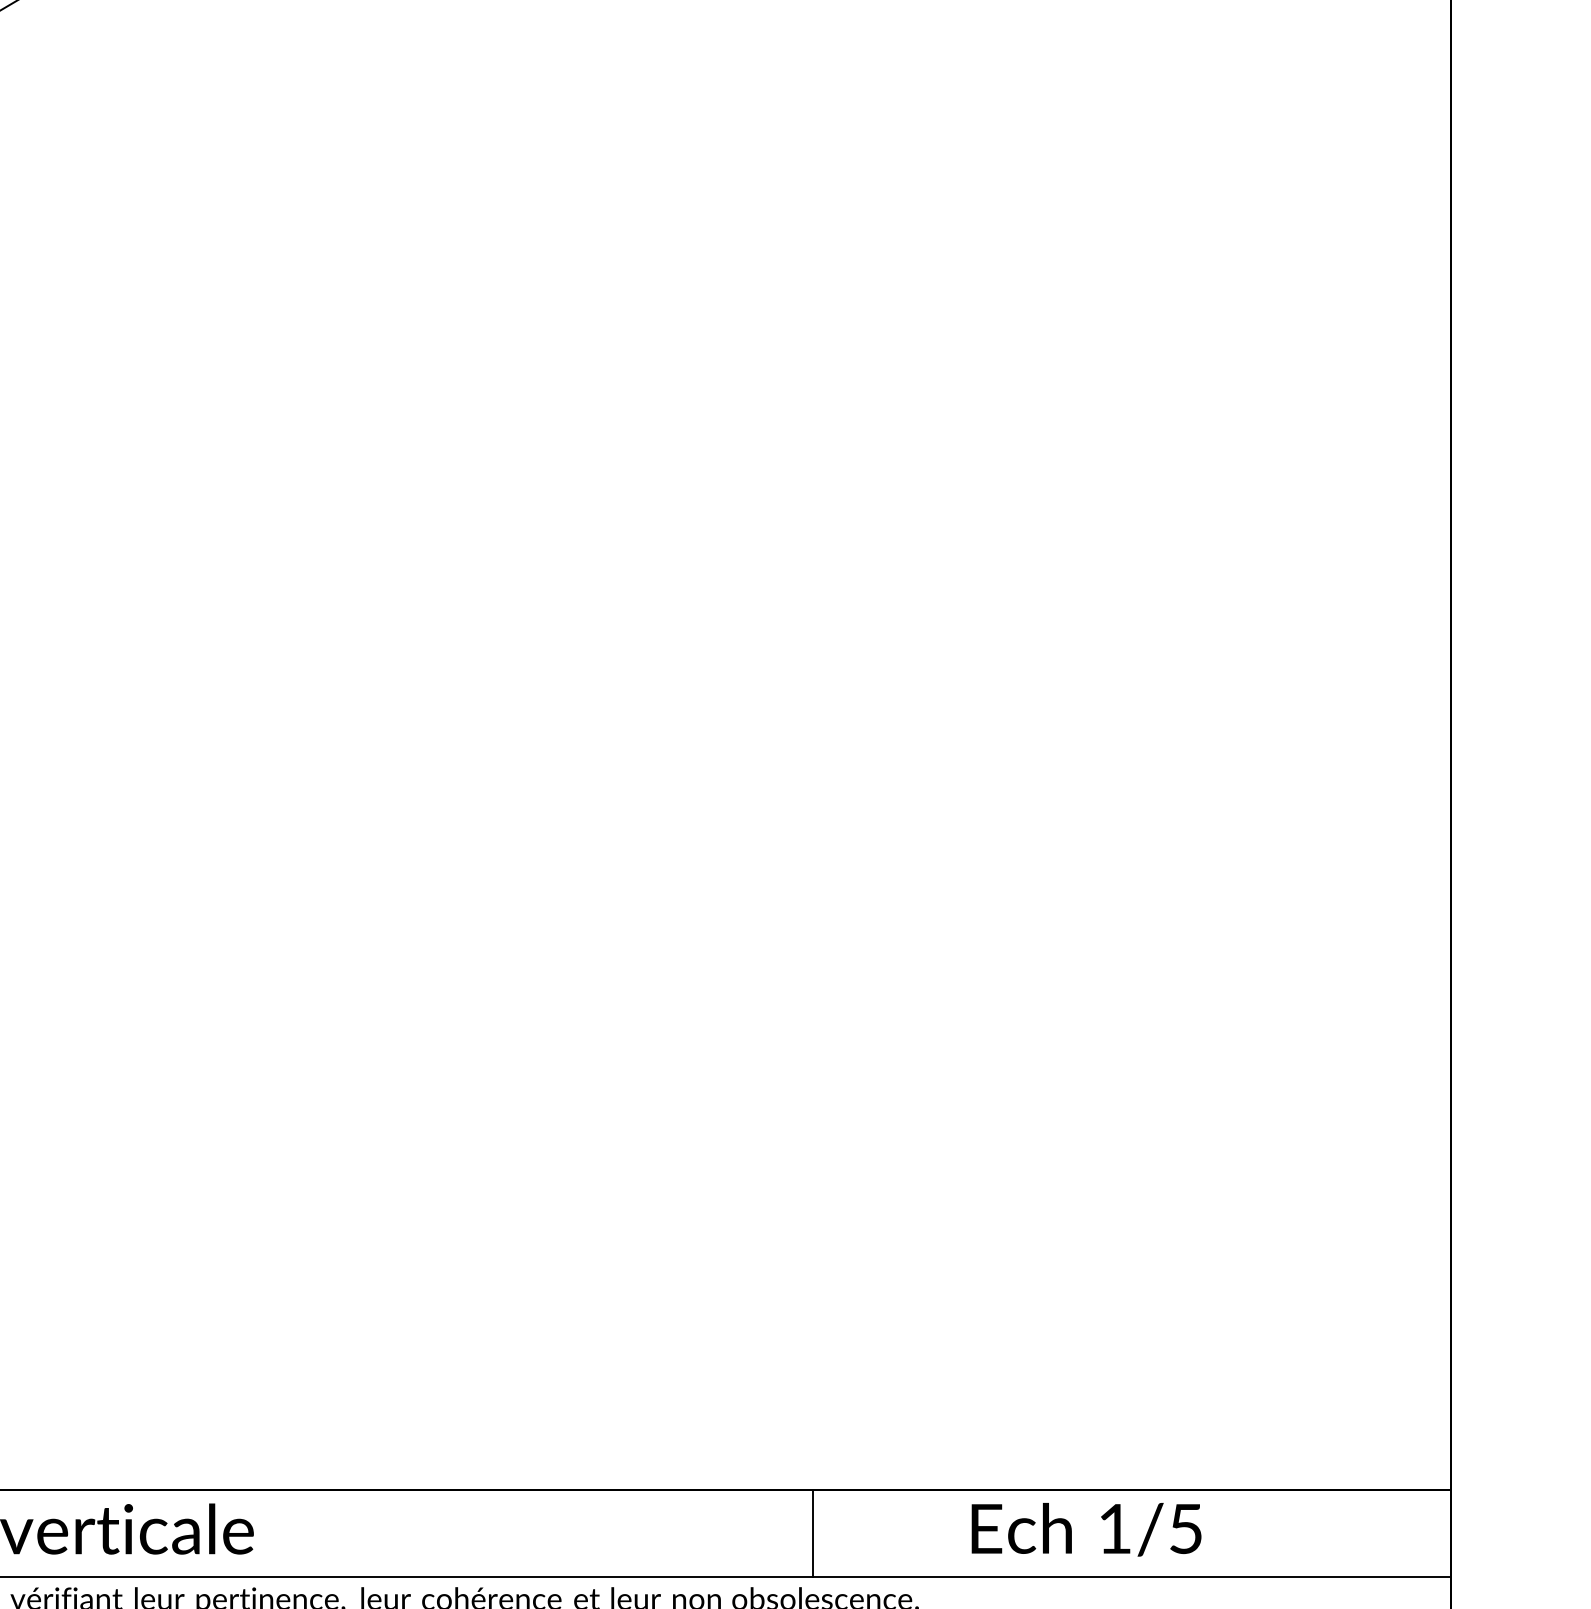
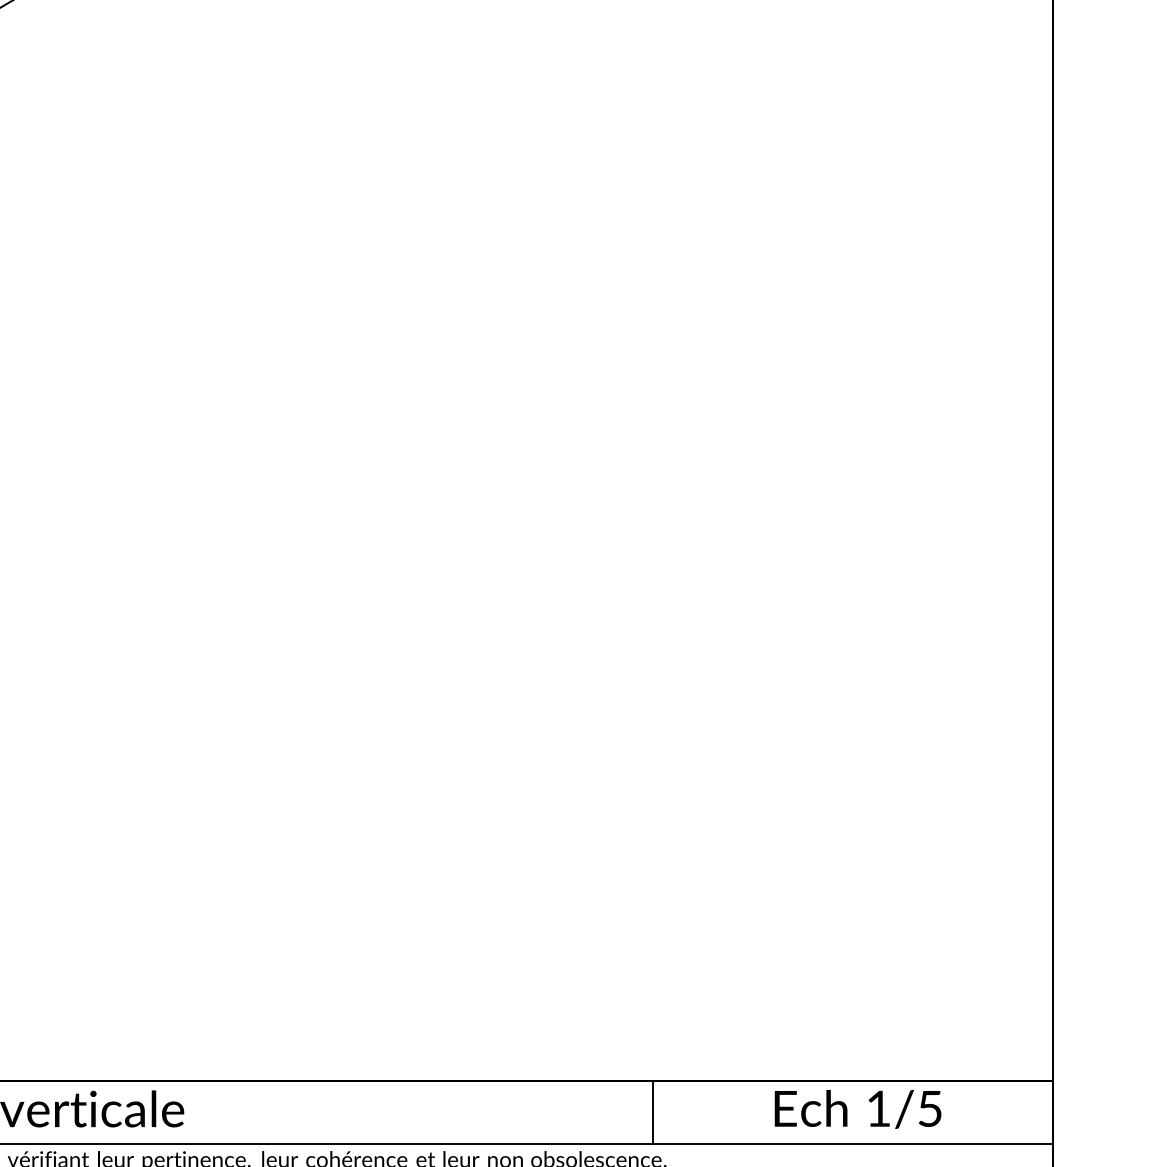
text: (1085, 1529) -> (857, 1109), moved
line: (812, 1532) -> (652, 1111), moved

